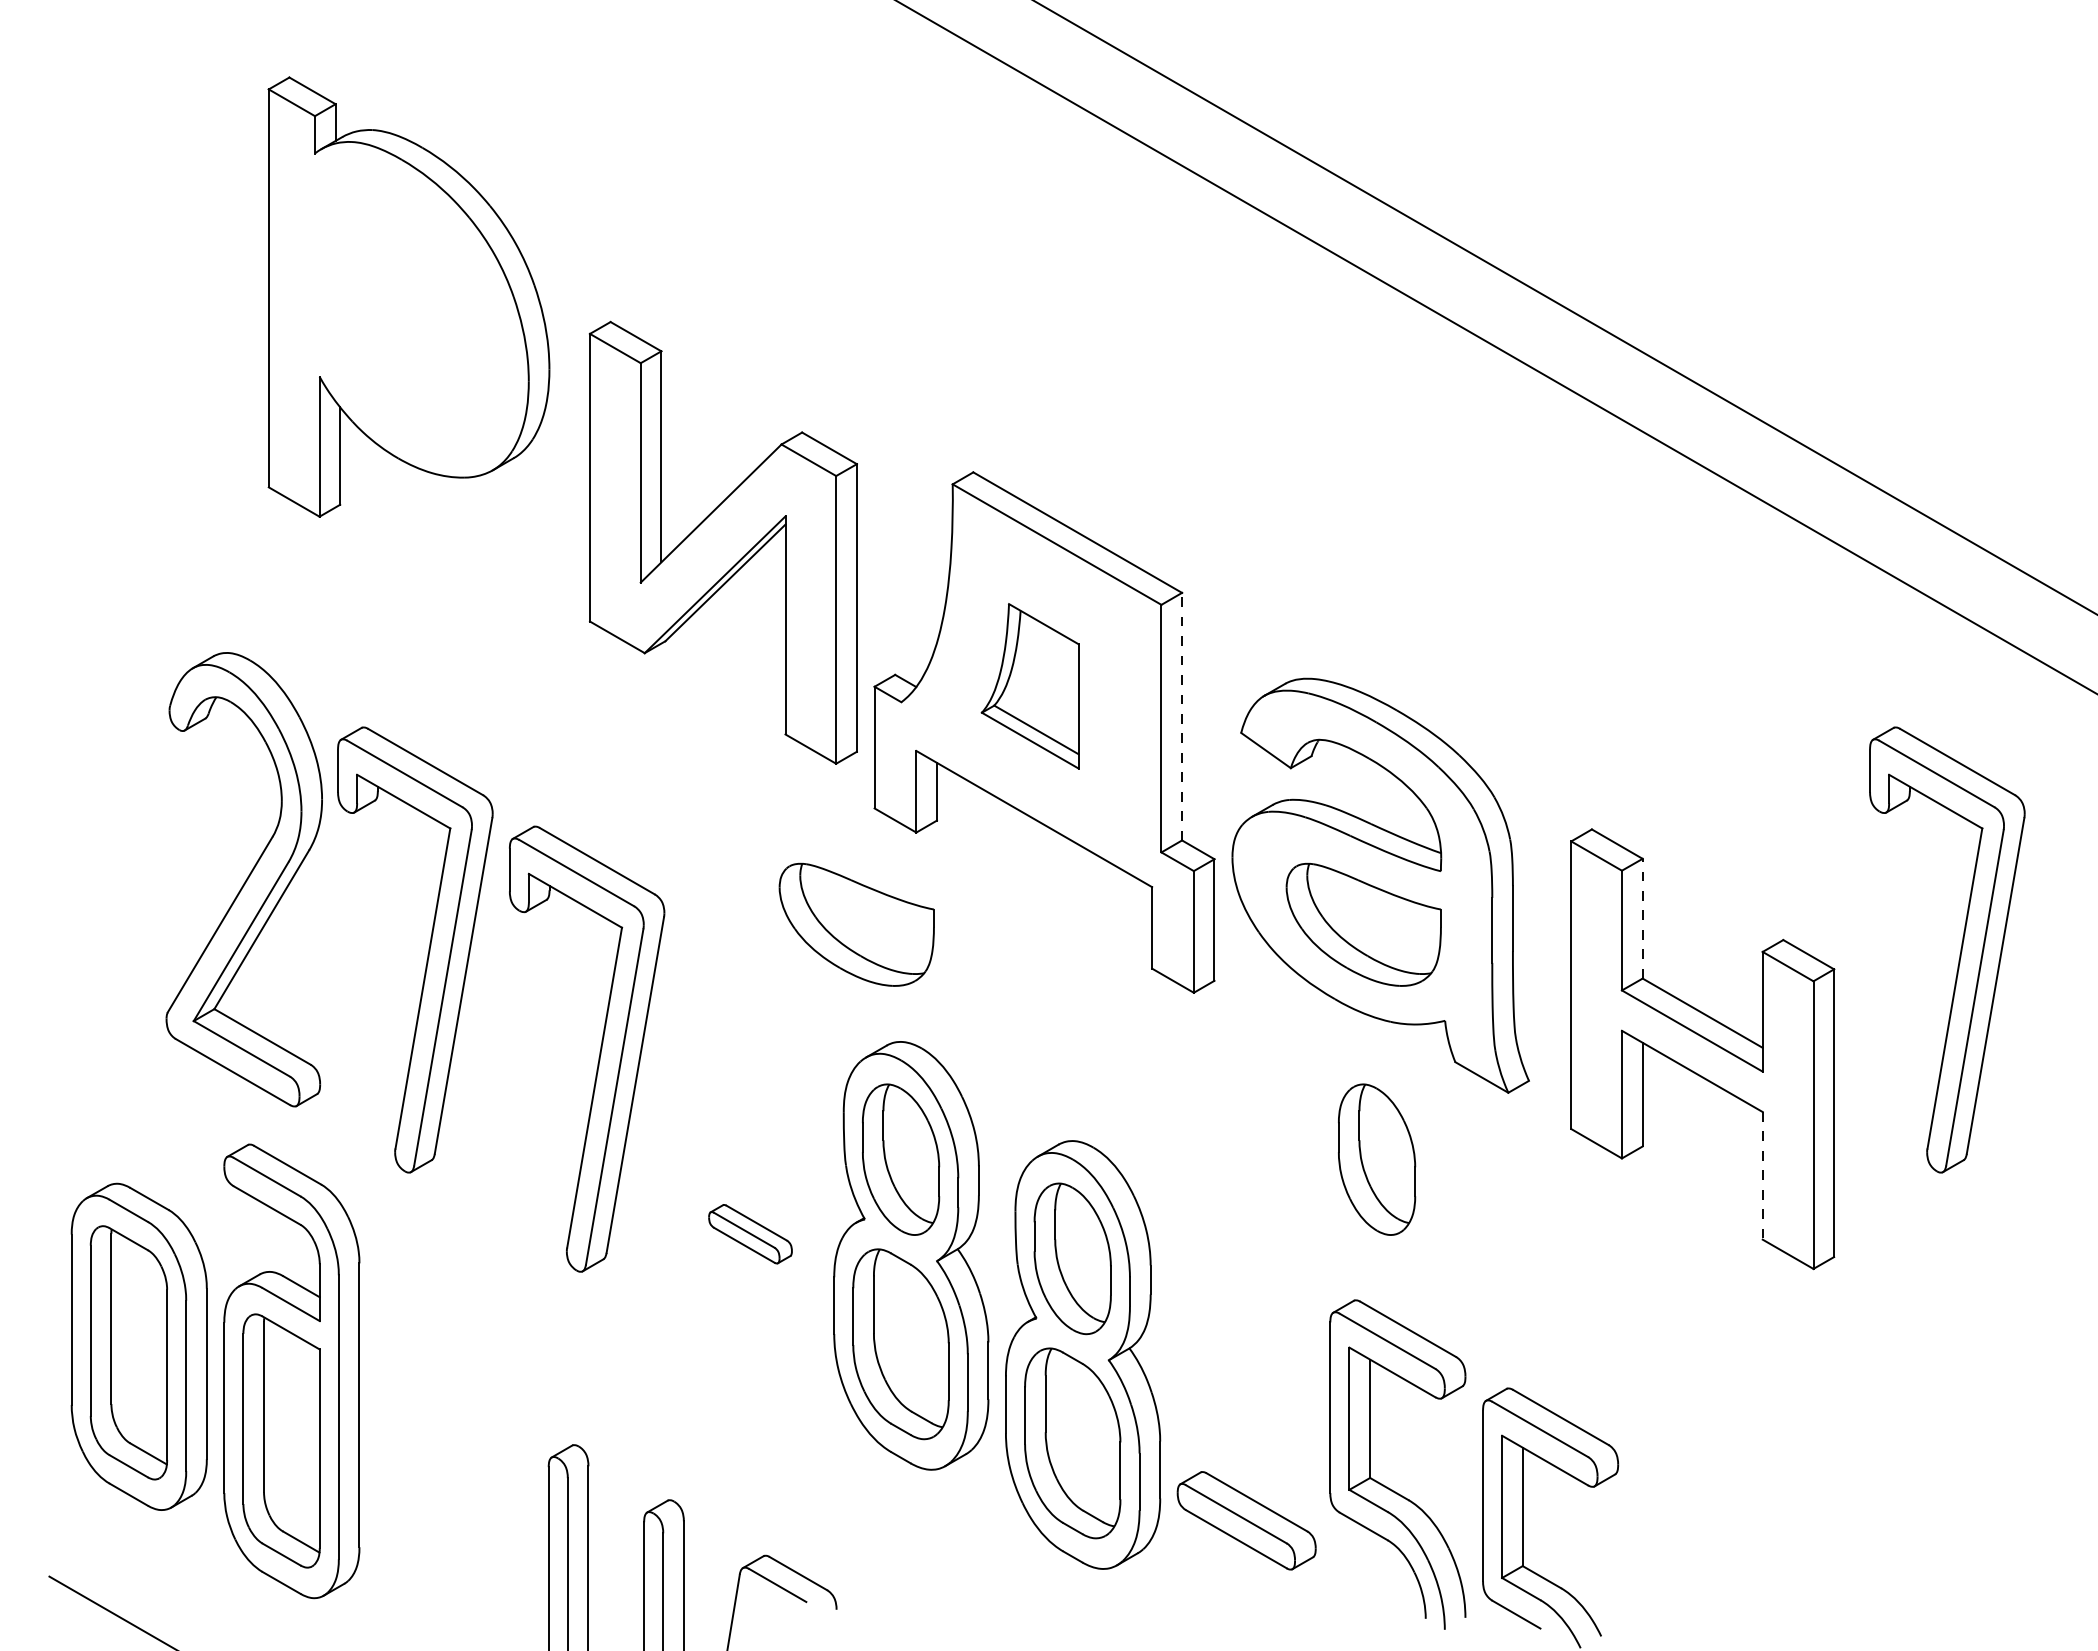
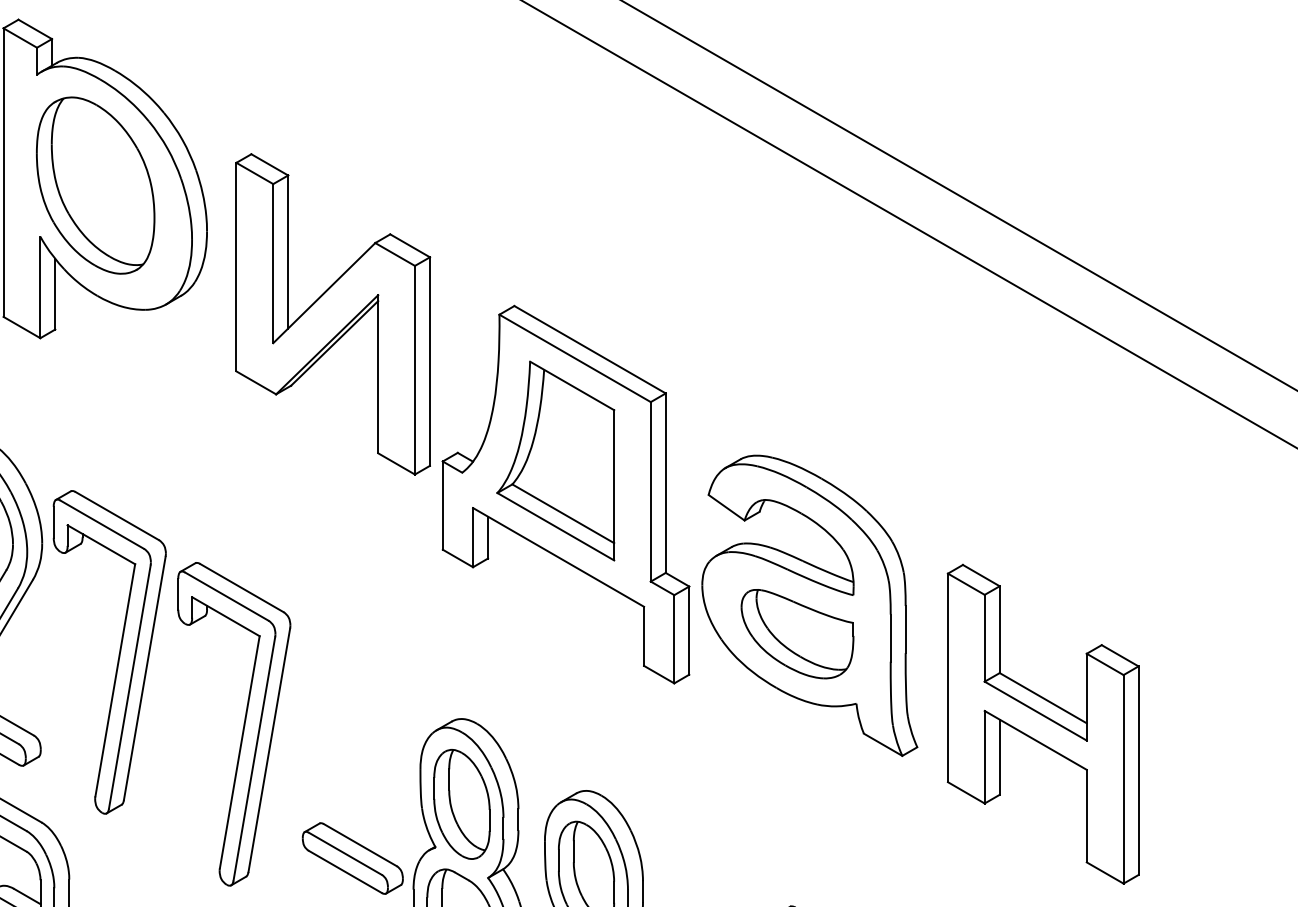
part: (395, 305) -> (95, 185), added
part: (722, 542) -> (332, 314), moved
part: (1029, 686) -> (555, 461), size x1.67
line: (1182, 716) -> (666, 483), dashed -> solid
line: (1642, 918) -> (999, 629), dashed -> solid
part: (856, 924) -> (429, 633), removed
part: (1960, 949) -> (1230, 652), removed
part: (1377, 1159) -> (807, 804), removed
line: (1762, 1175) -> (1086, 815), dashed -> solid
part: (750, 1233) -> (352, 857), size x1.67

